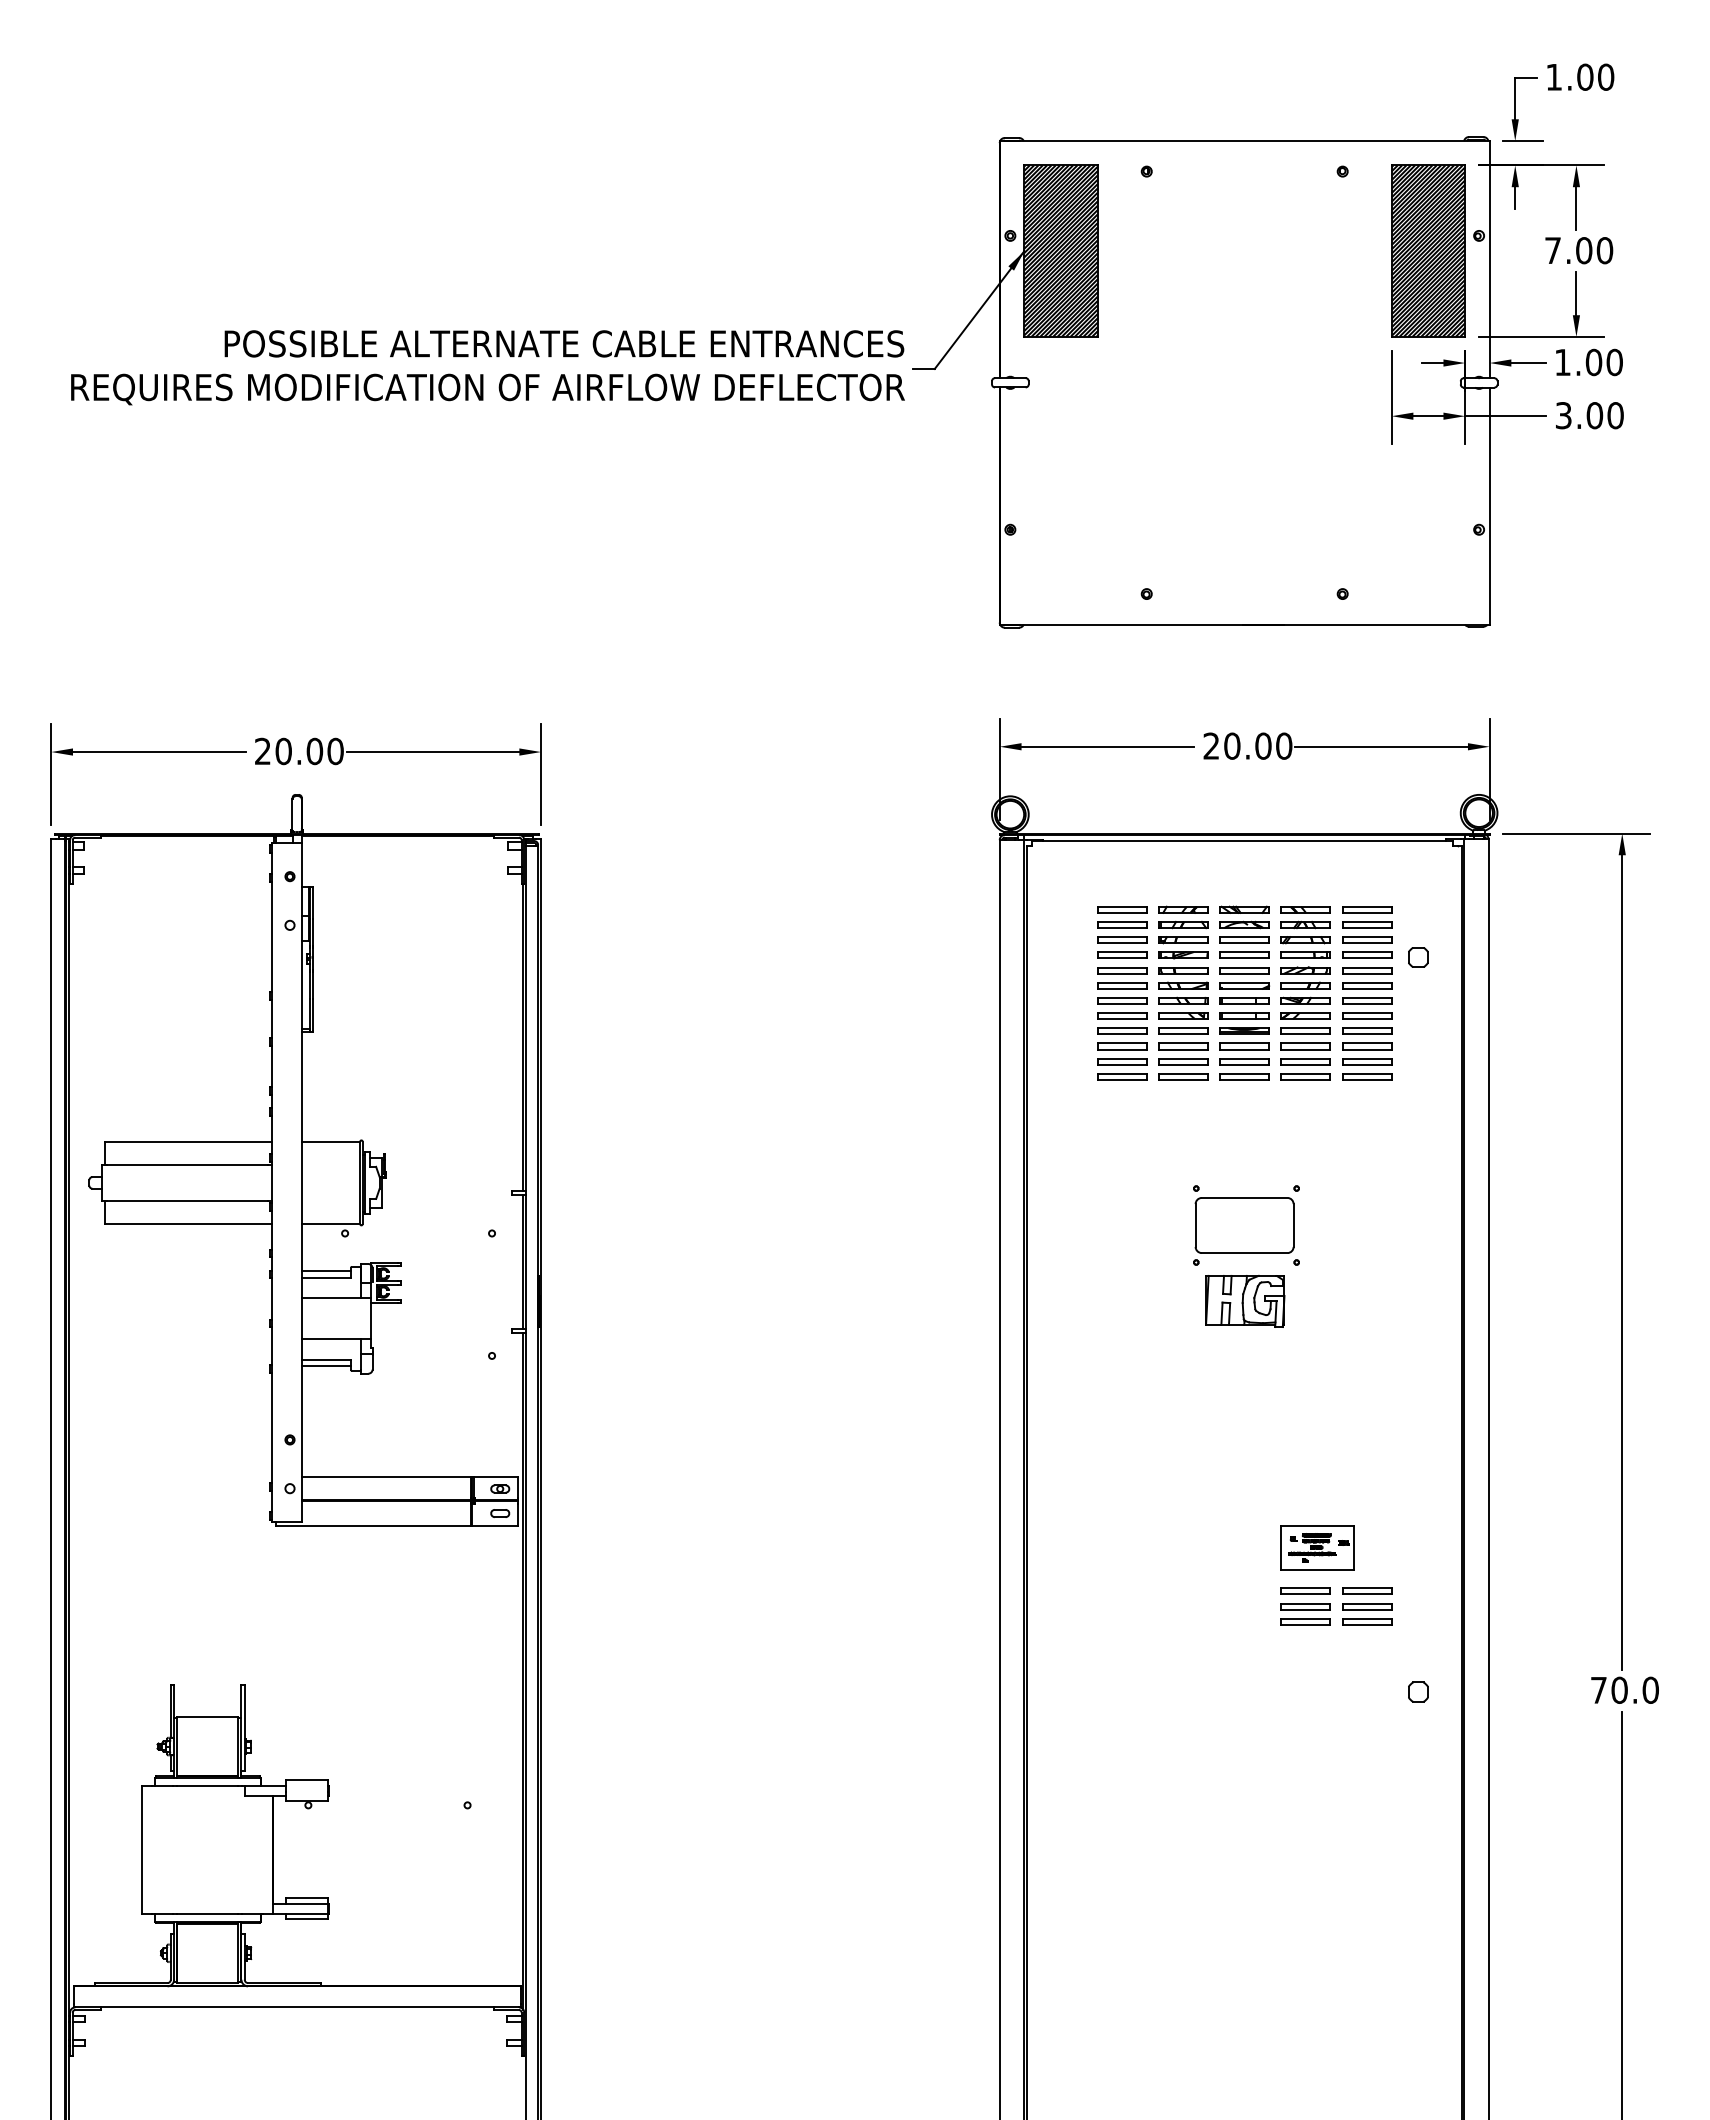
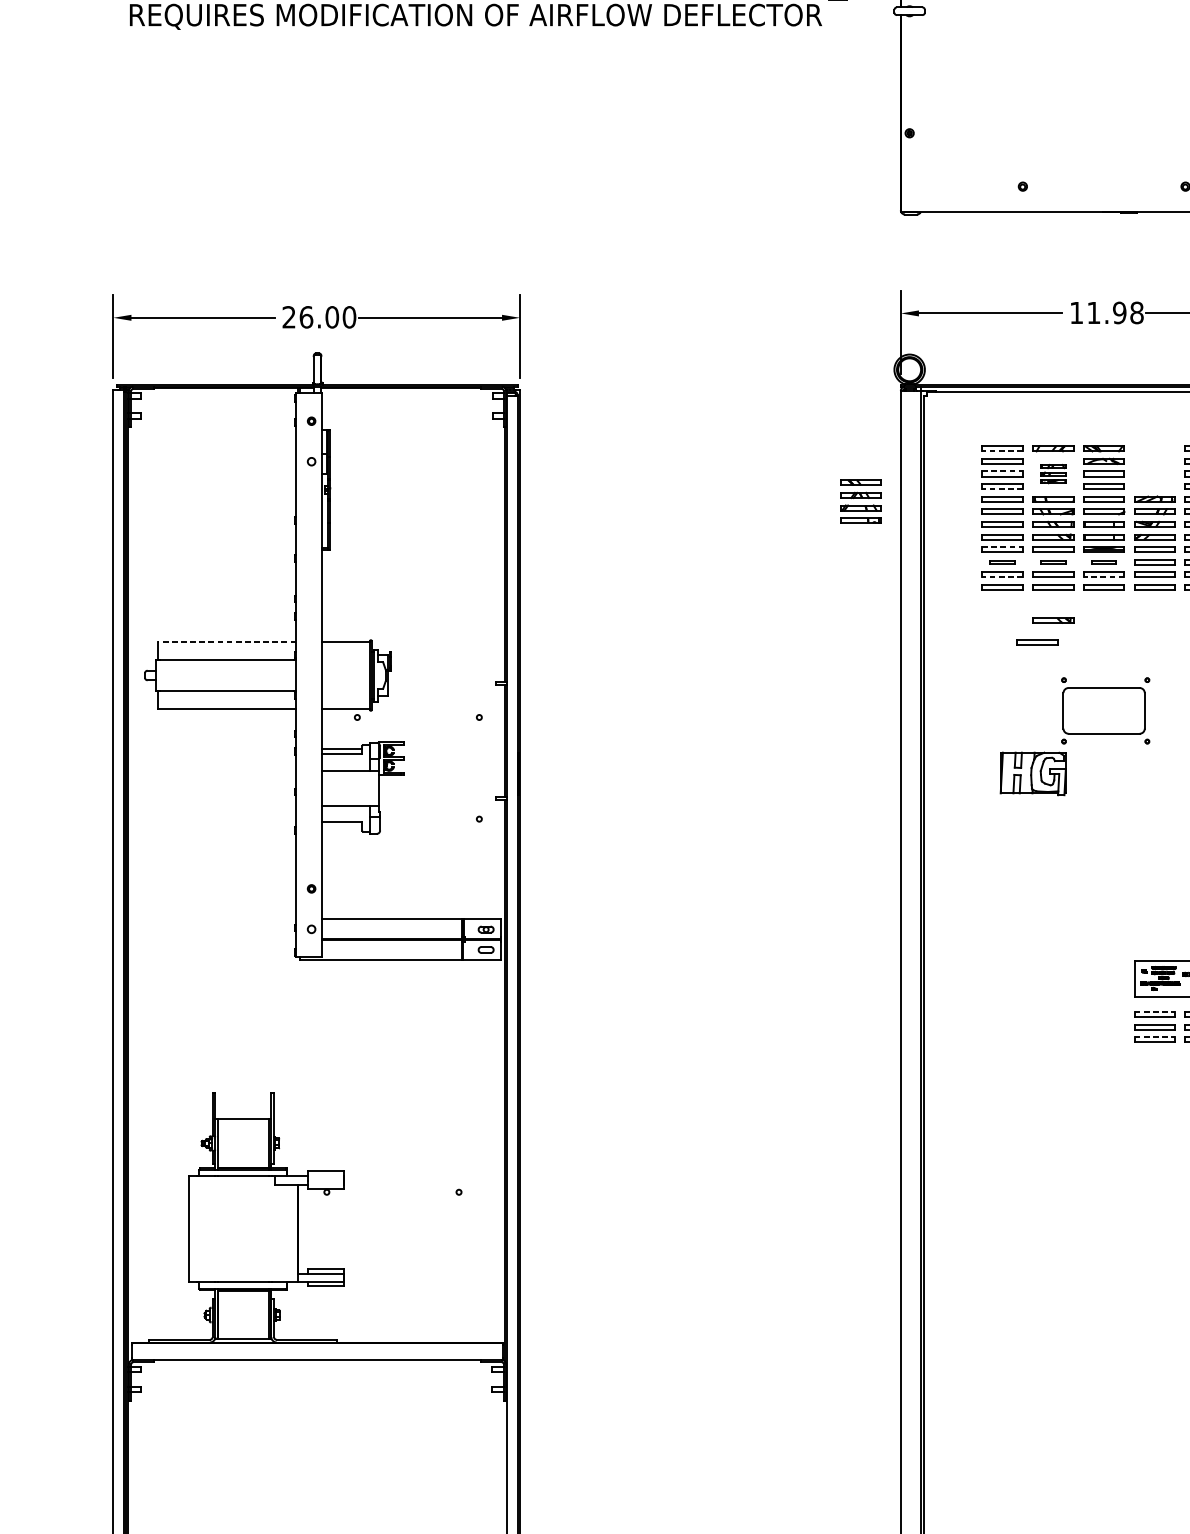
text: (1247, 745) -> (1106, 312), 20.00 -> 11.98
text: (283, 750) -> (306, 316), 20.00 -> 26.00
line: (1121, 912) -> (1001, 451), solid -> dashed
part: (1305, 932) -> (860, 501), moved
line: (1122, 937) -> (1002, 471), solid -> dashed
part: (1183, 940) -> (1053, 474), size x0.6
line: (1121, 958) -> (1001, 489), solid -> dashed
line: (1122, 1028) -> (1002, 547), solid -> dashed
part: (1122, 1046) -> (1002, 562), size x0.6
part: (1183, 1046) -> (1053, 562), size x0.6
part: (1244, 1046) -> (1104, 562), size x0.6
line: (1121, 1064) -> (1001, 577), solid -> dashed
line: (1244, 1064) -> (1104, 577), solid -> dashed
part: (1183, 1116) -> (1053, 620), added
line: (187, 1142) -> (226, 641), solid -> dashed
part: (1164, 1142) -> (1037, 641), added
part: (1245, 1301) -> (1033, 773), moved
line: (326, 1366) -> (341, 827), removed
line: (1306, 1588) -> (1155, 1012), solid -> dashed
line: (1306, 1618) -> (1155, 1037), solid -> dashed

